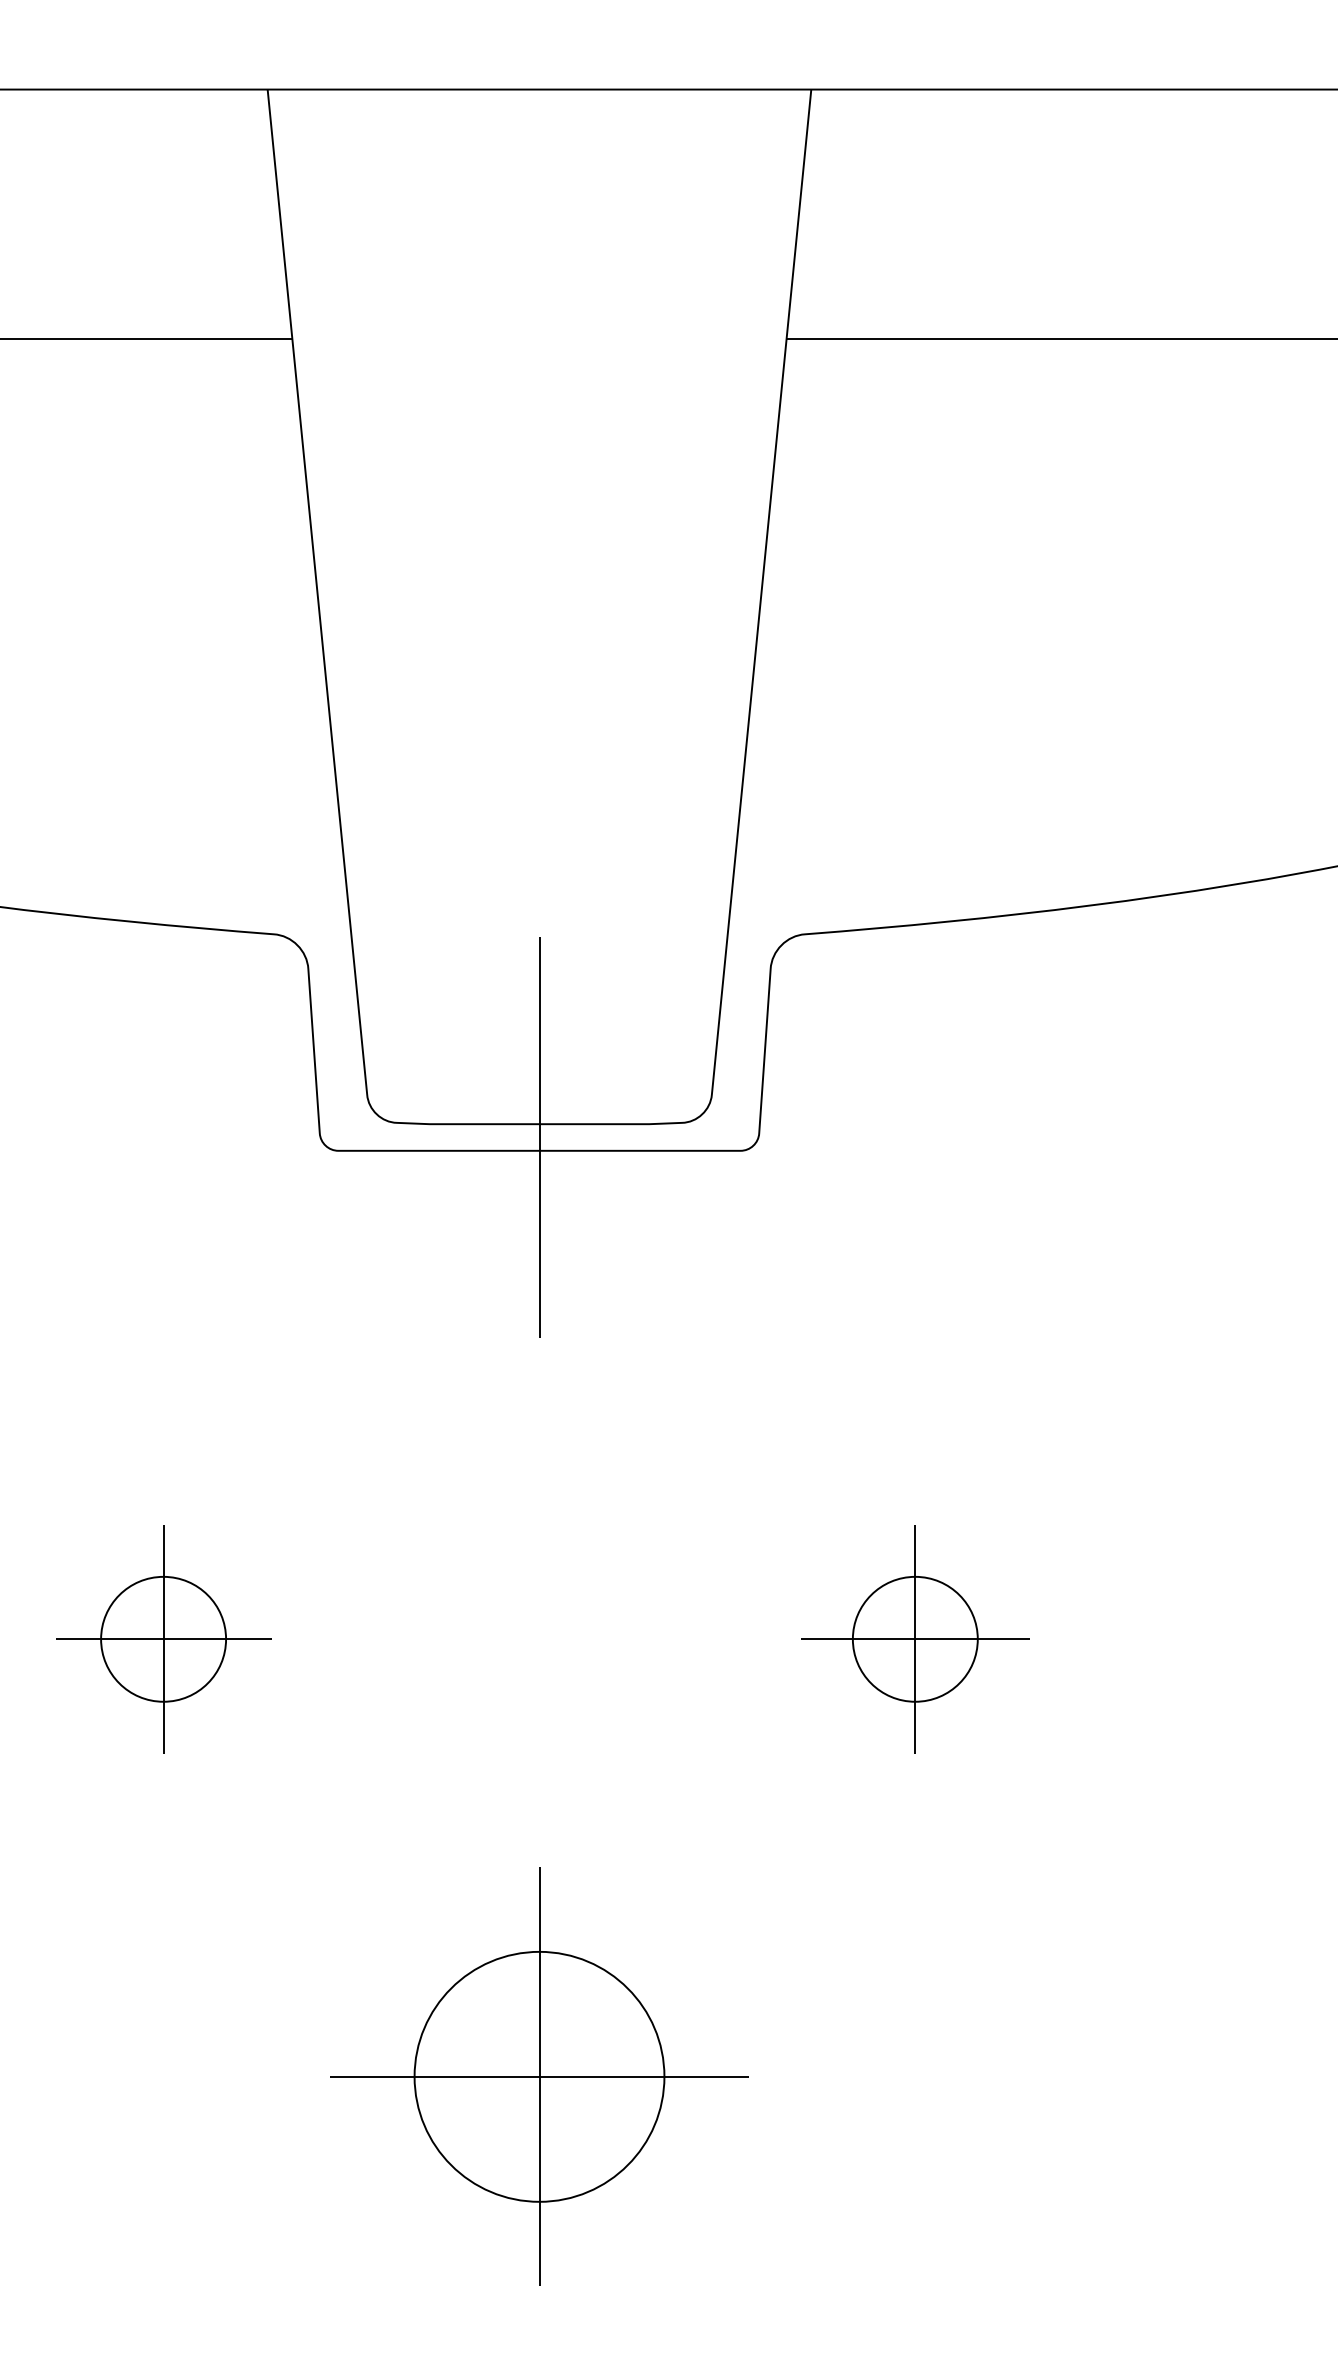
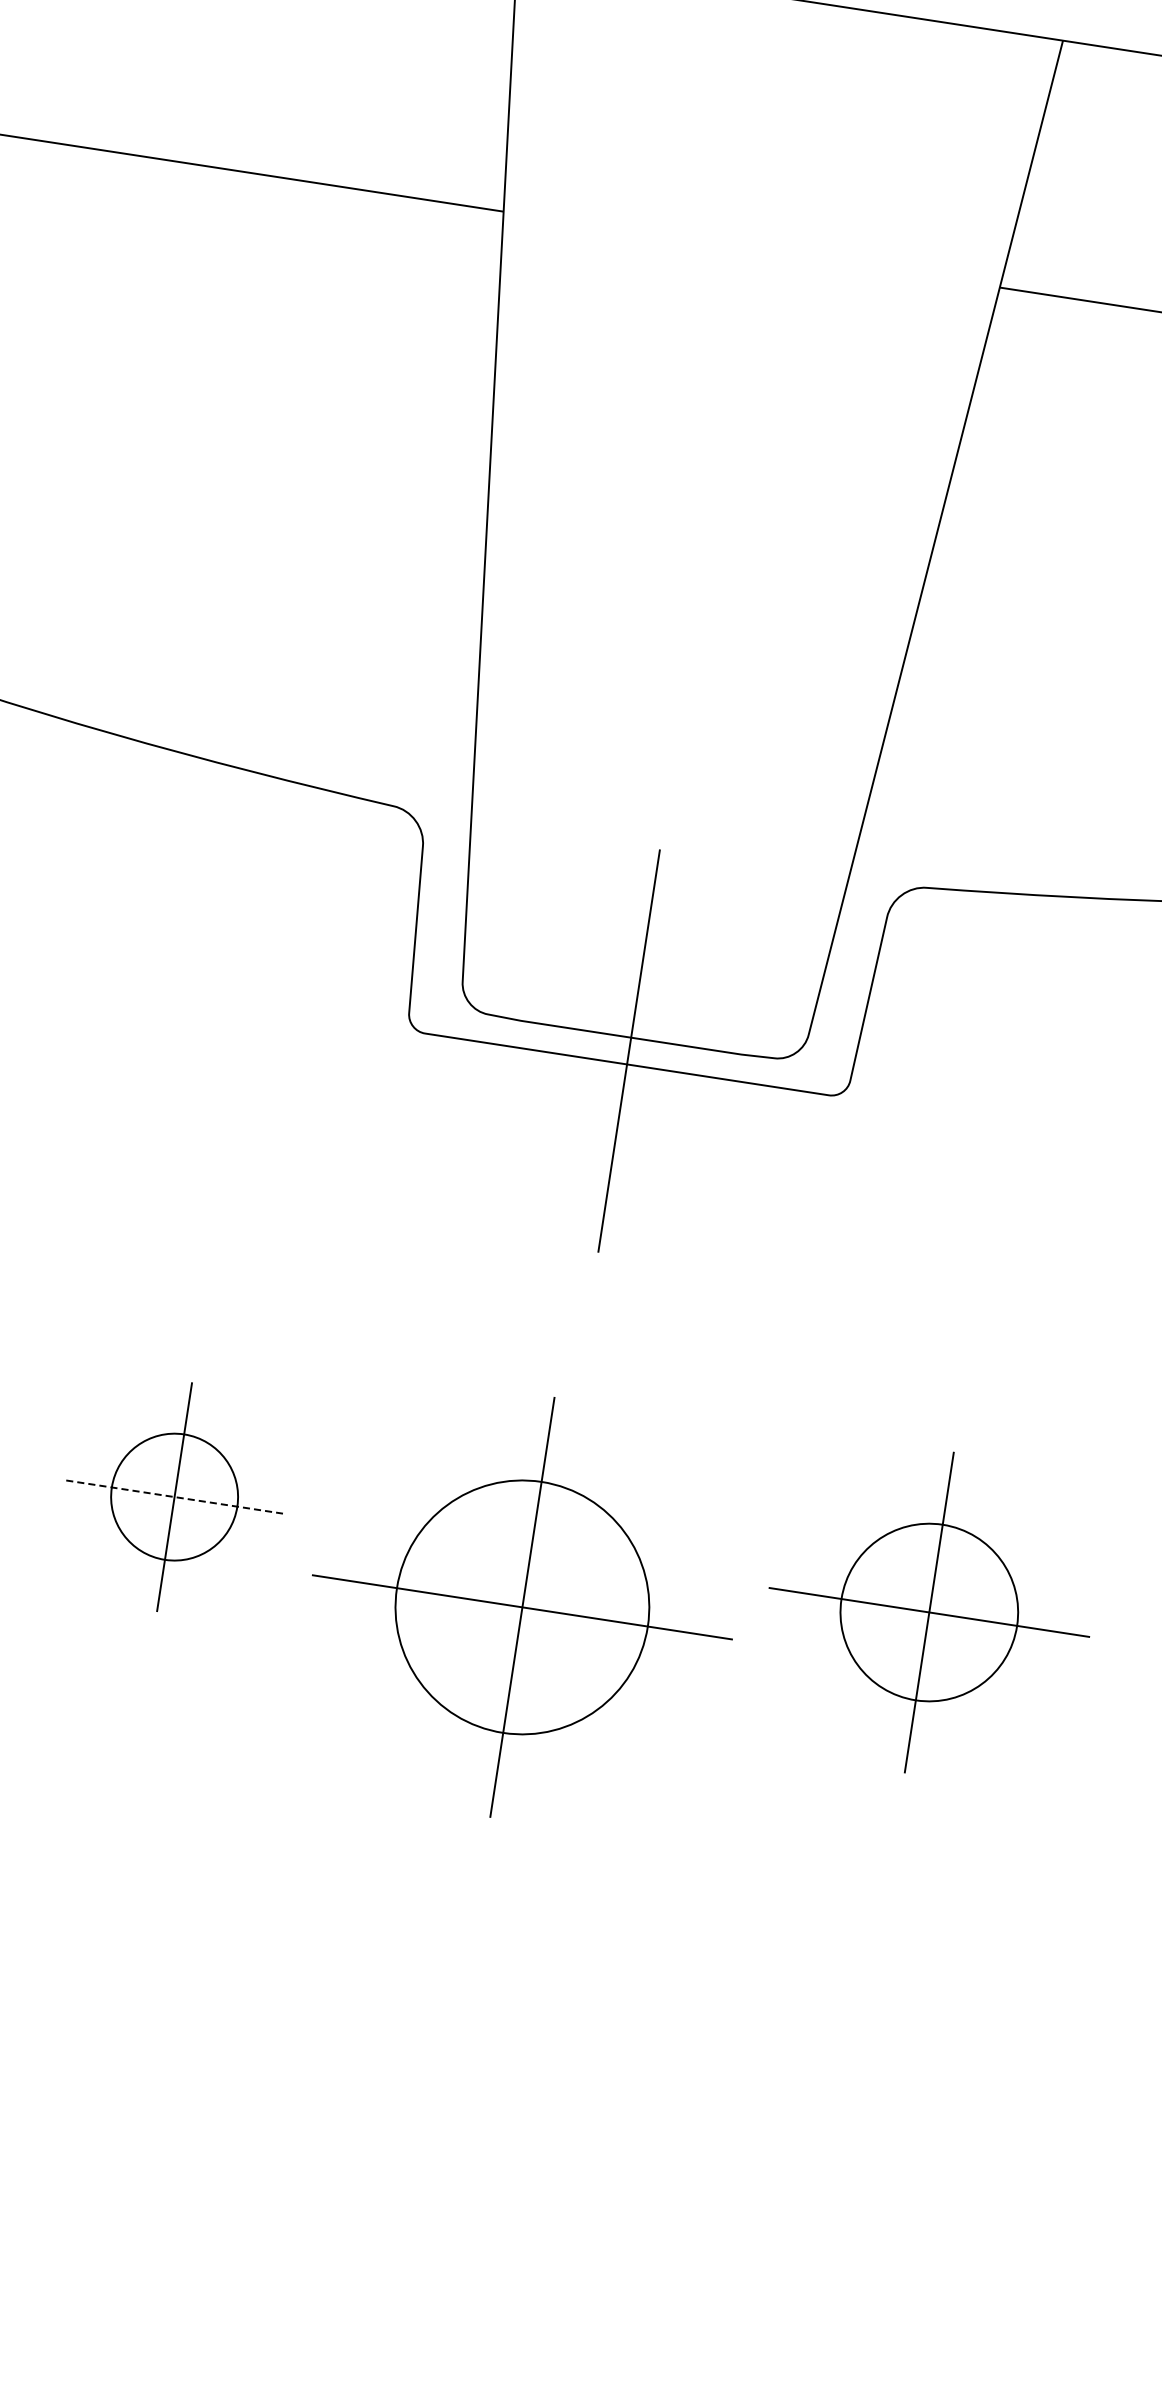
line: (163, 1639) -> (174, 1497), solid -> dashed
part: (915, 1639) -> (929, 1612), size x1.4
part: (539, 2076) -> (522, 1607), moved

